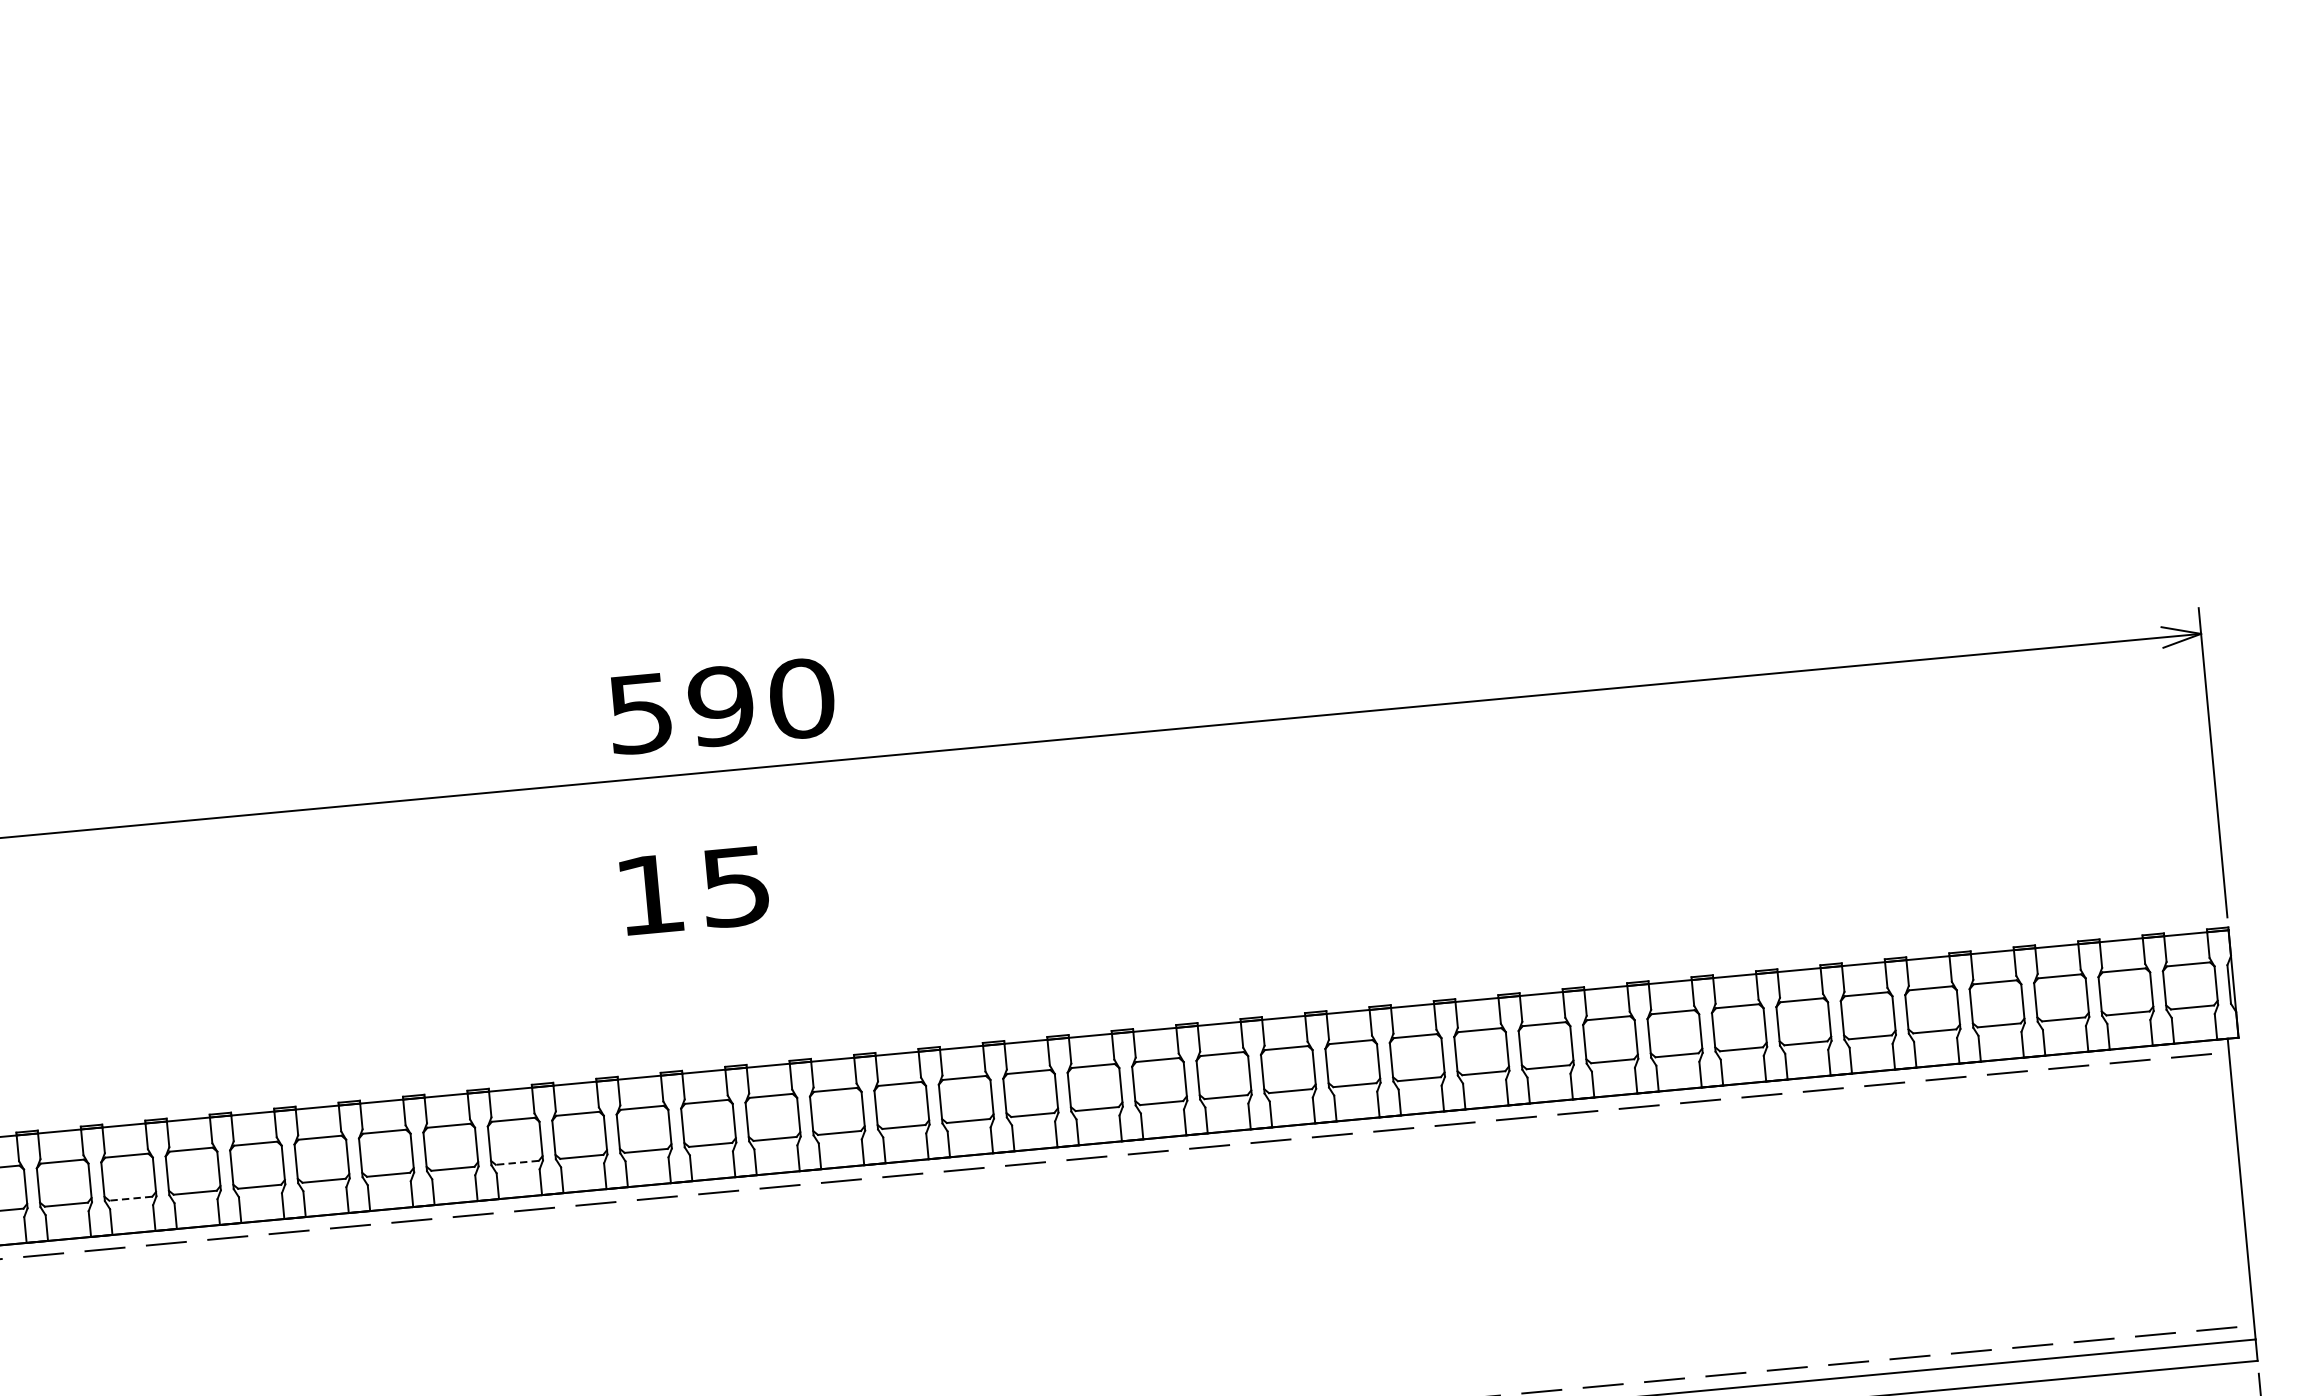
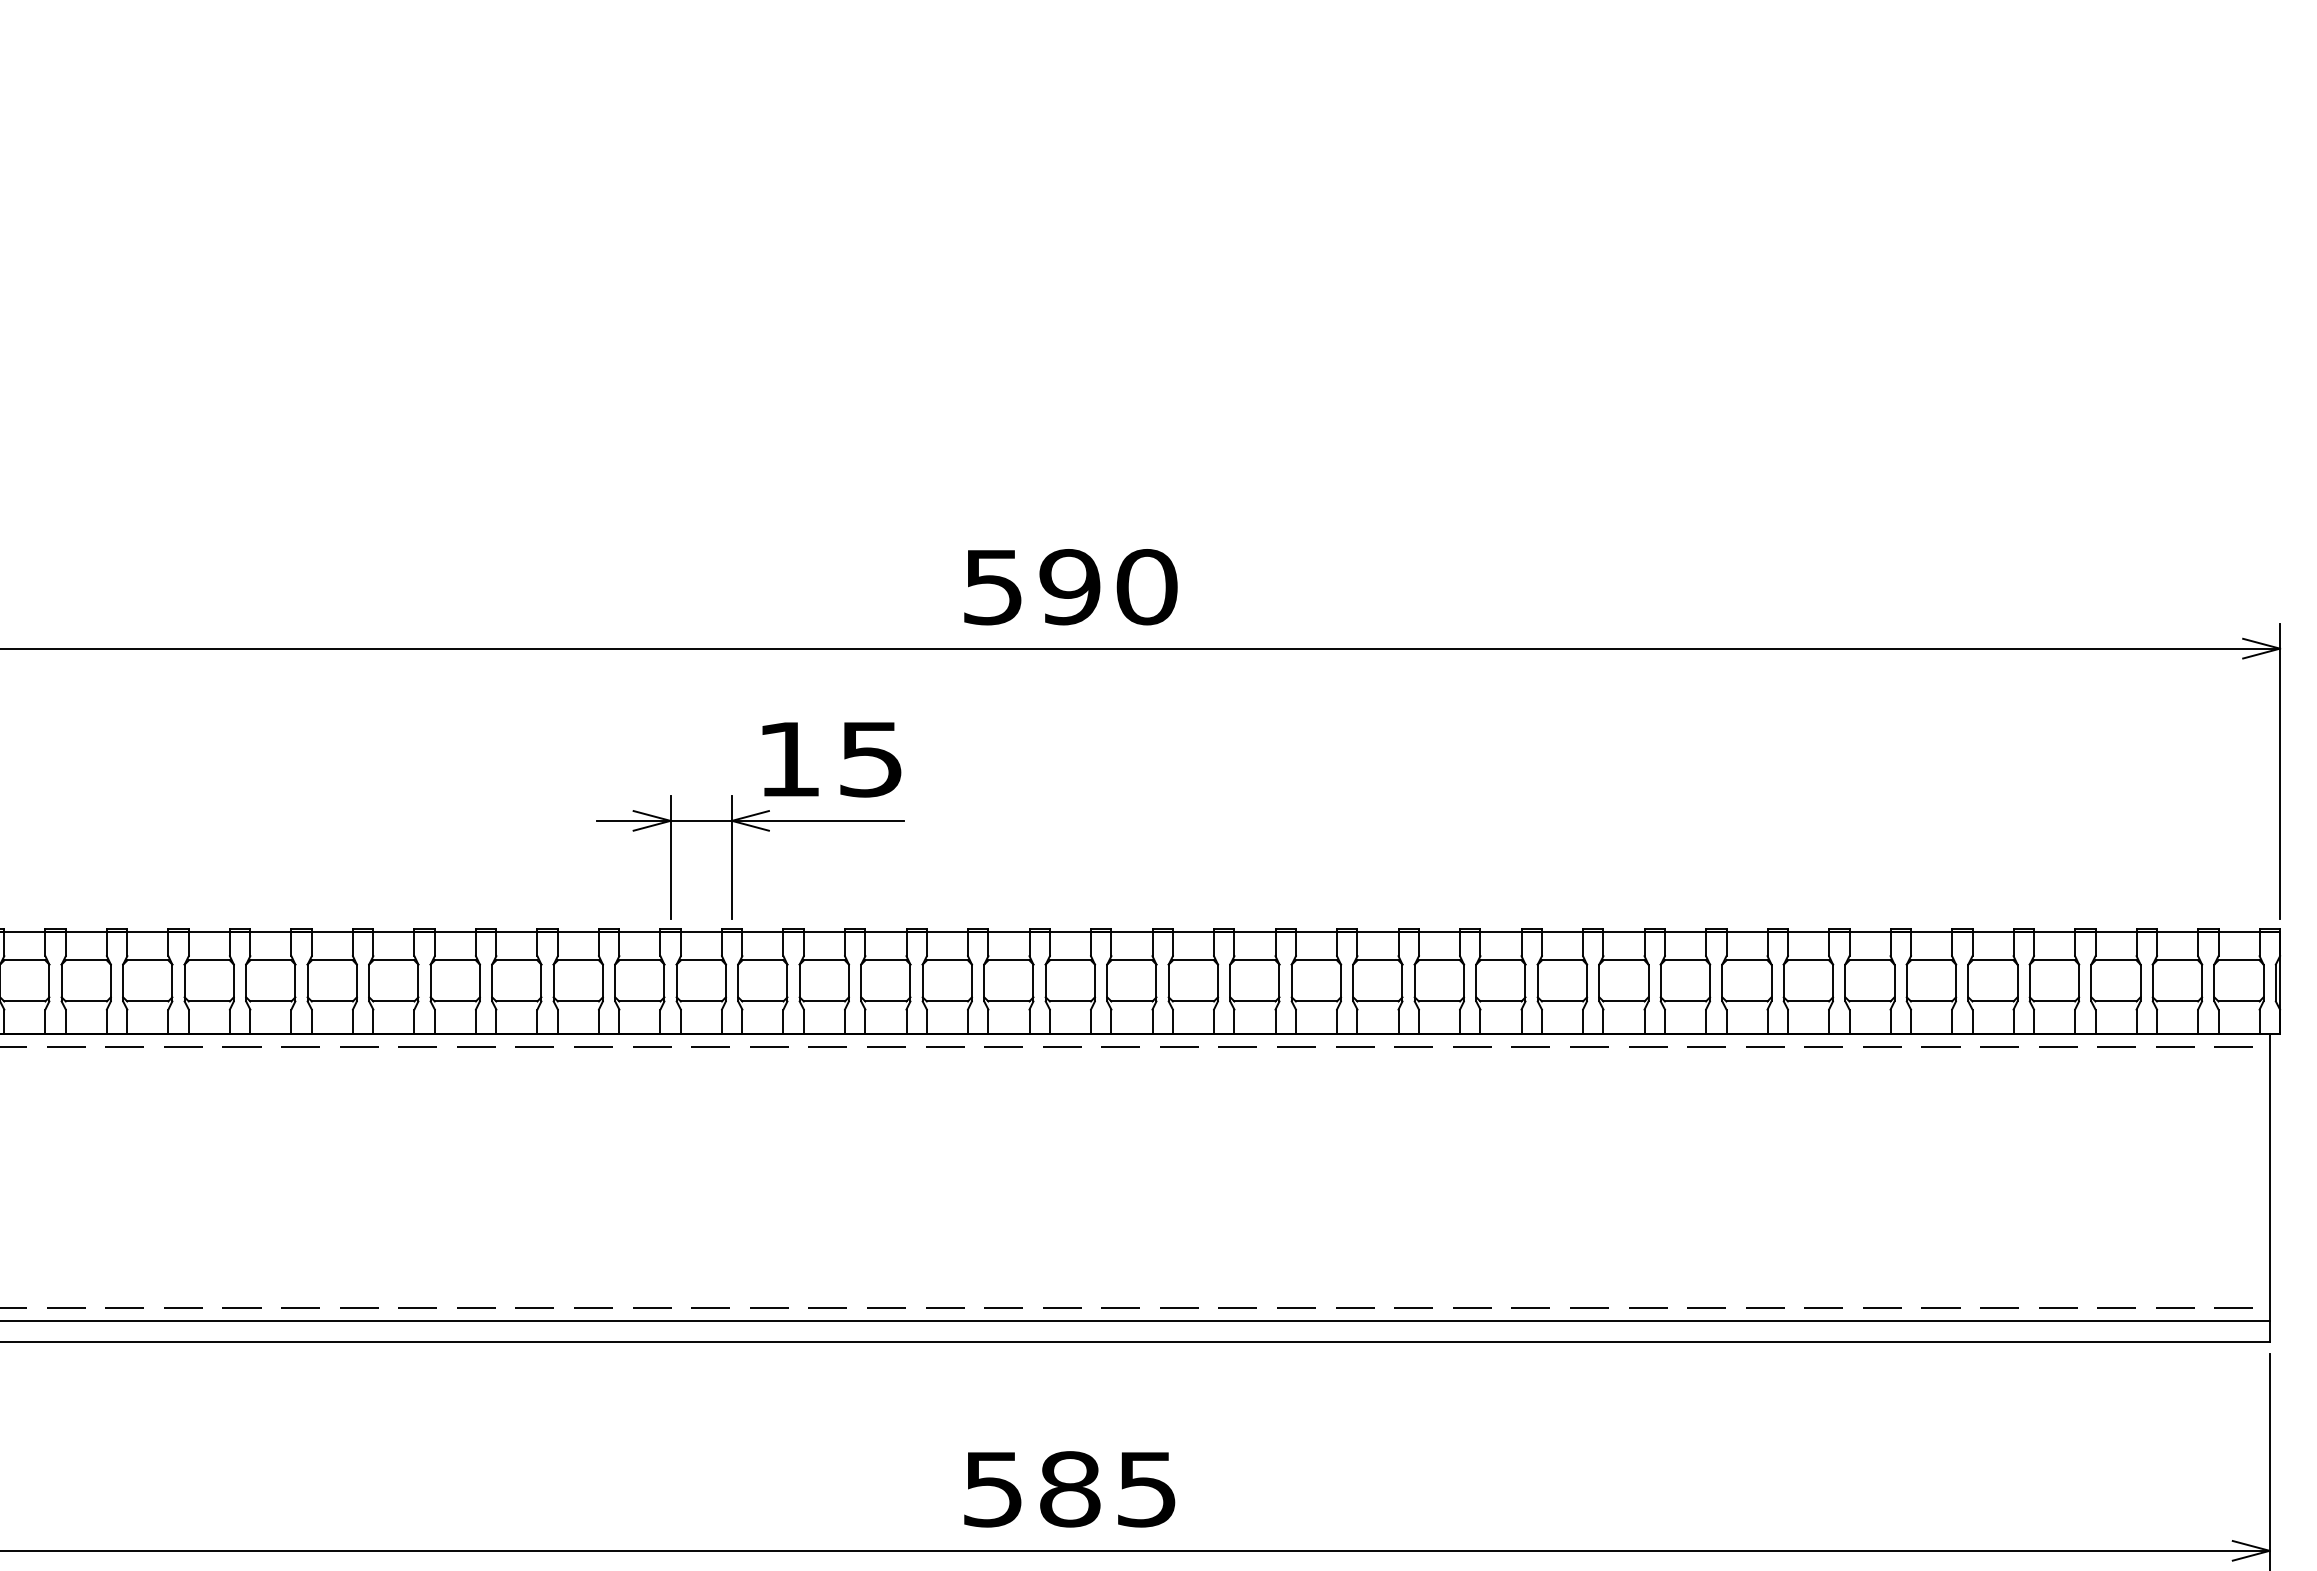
text: (721, 706) -> (1070, 587), moved
part: (600, 1003) -> (732, 857), added
line: (516, 1162) -> (639, 1001), dashed -> solid
line: (130, 1198) -> (270, 1001), dashed -> solid

